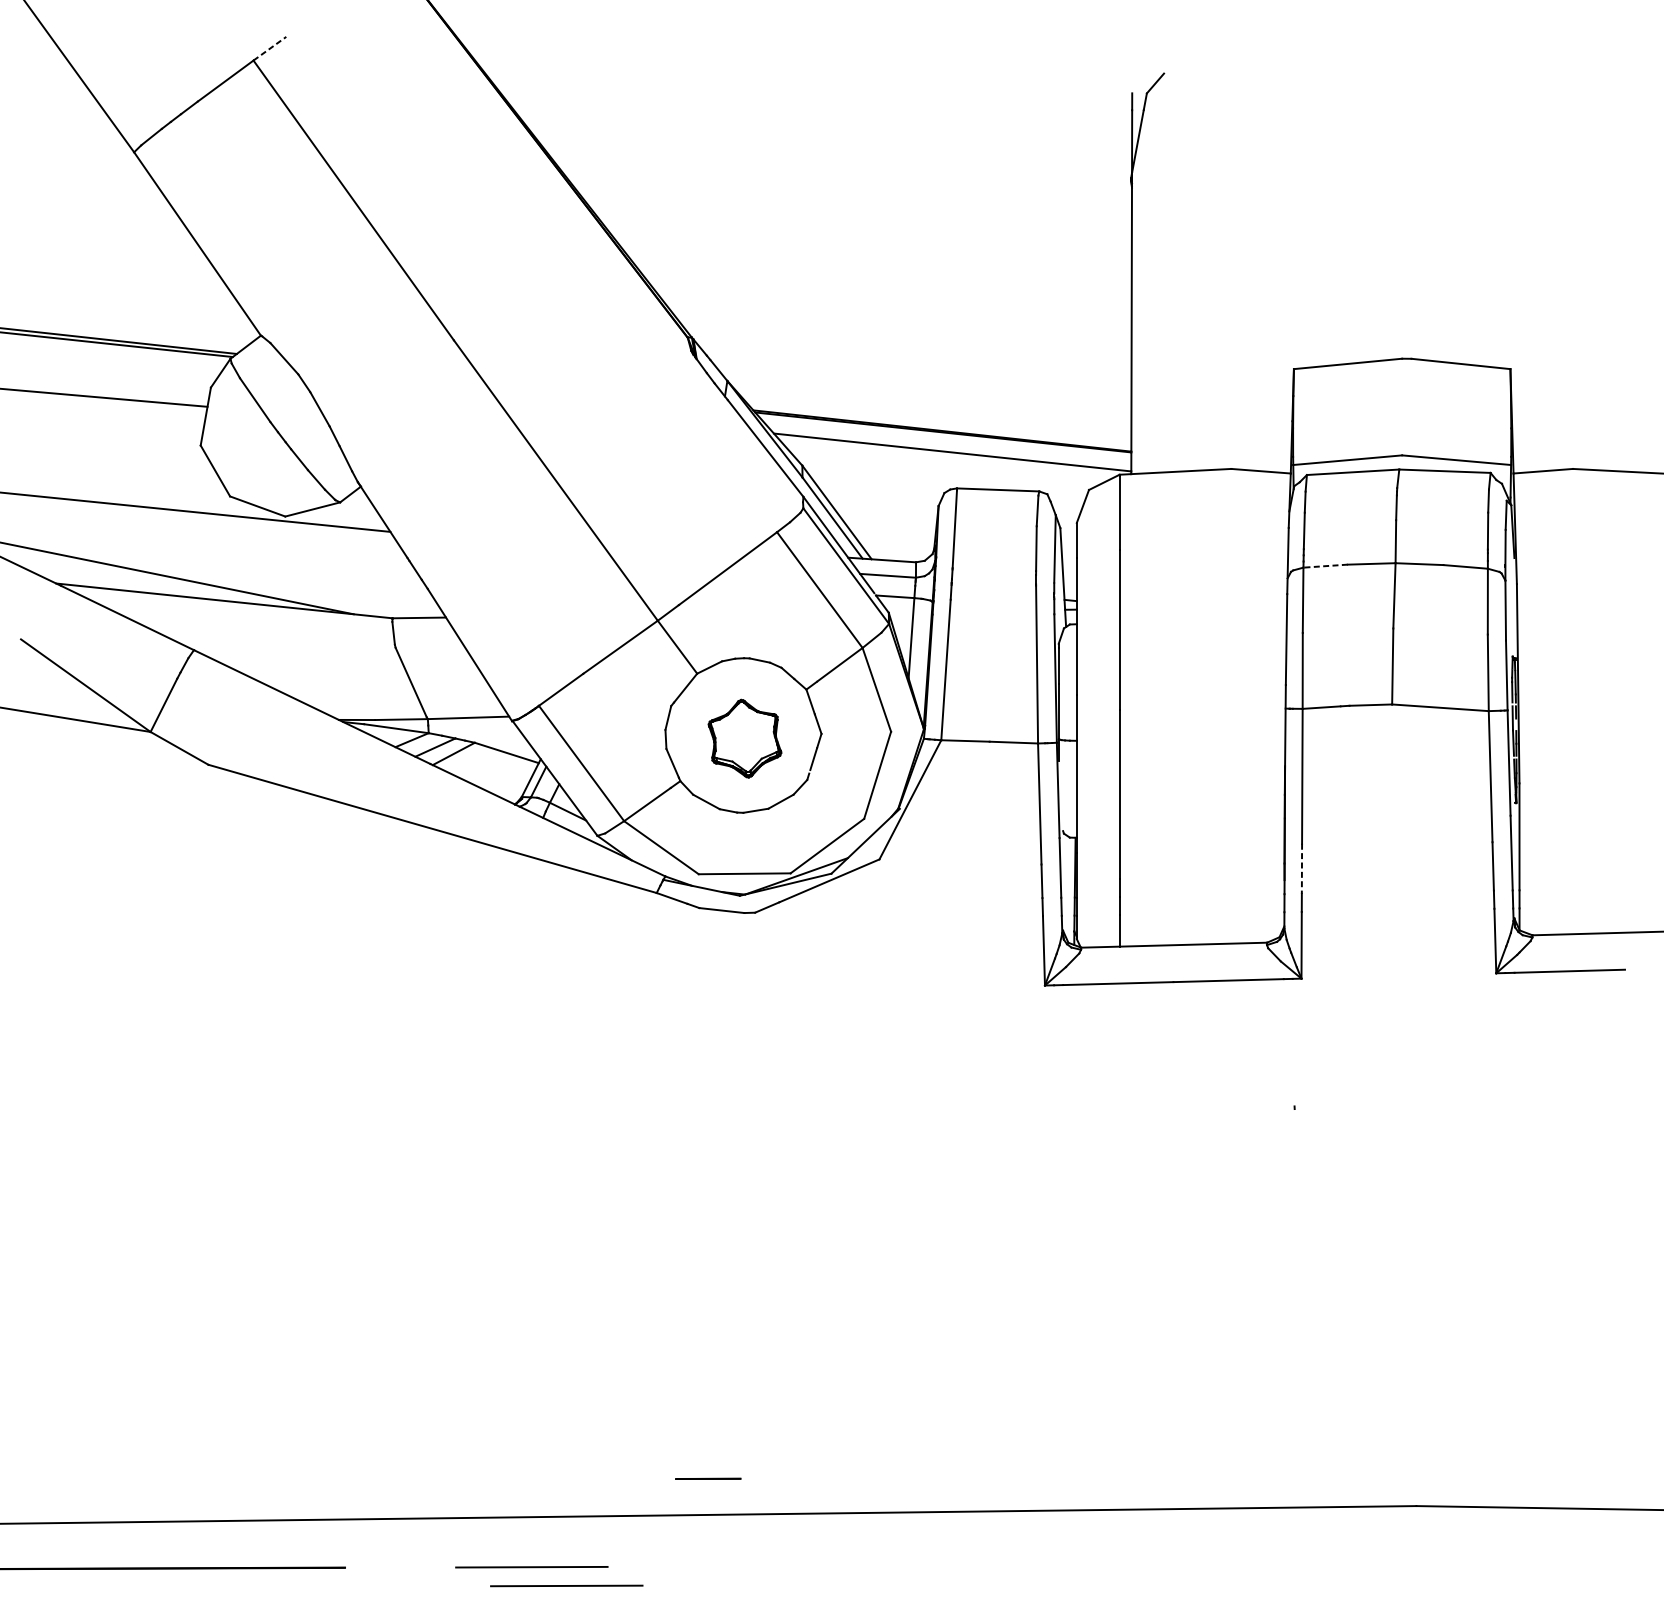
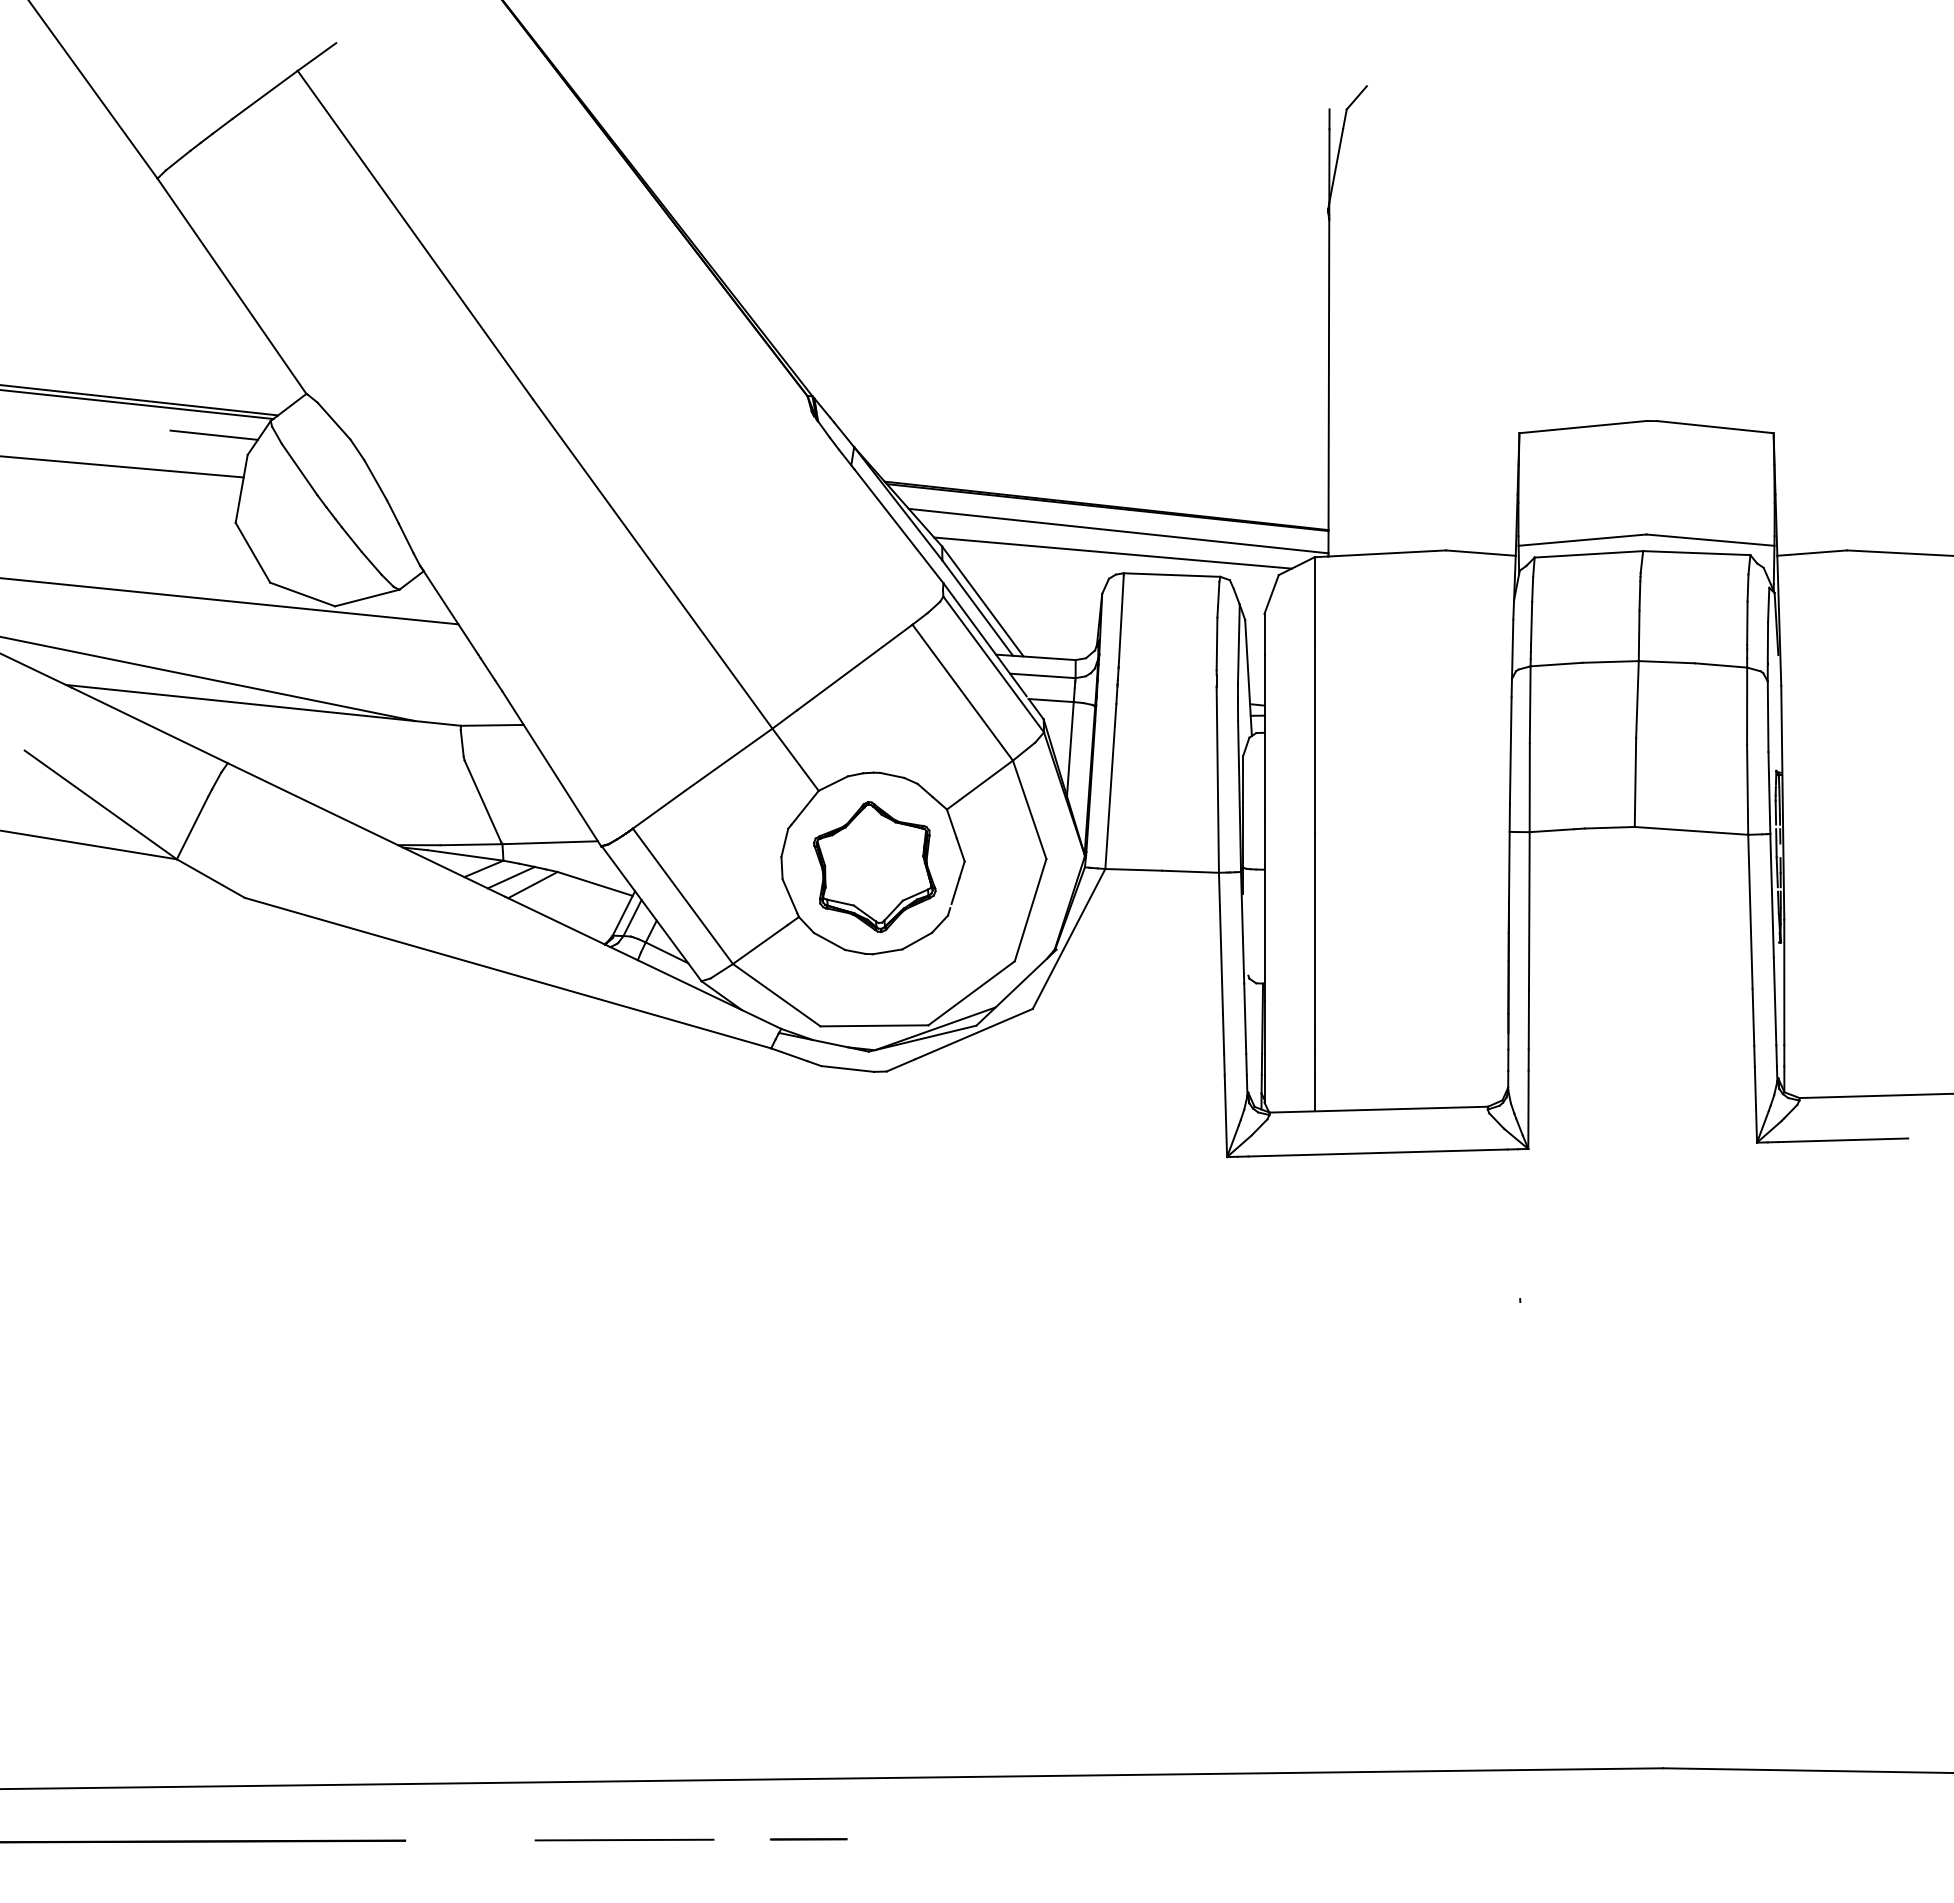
line: (269, 48) -> (316, 56), dashed -> solid
line: (181, 370) -> (213, 434), added
line: (947, 470) -> (1112, 552), added
line: (1325, 566) -> (1556, 664), dashed -> solid
part: (744, 738) -> (874, 867), size x1.43
line: (1301, 869) -> (1528, 1020), dashed -> solid
line: (708, 1479) -> (808, 1839), moved
line: (566, 1585) -> (665, 1861), removed

